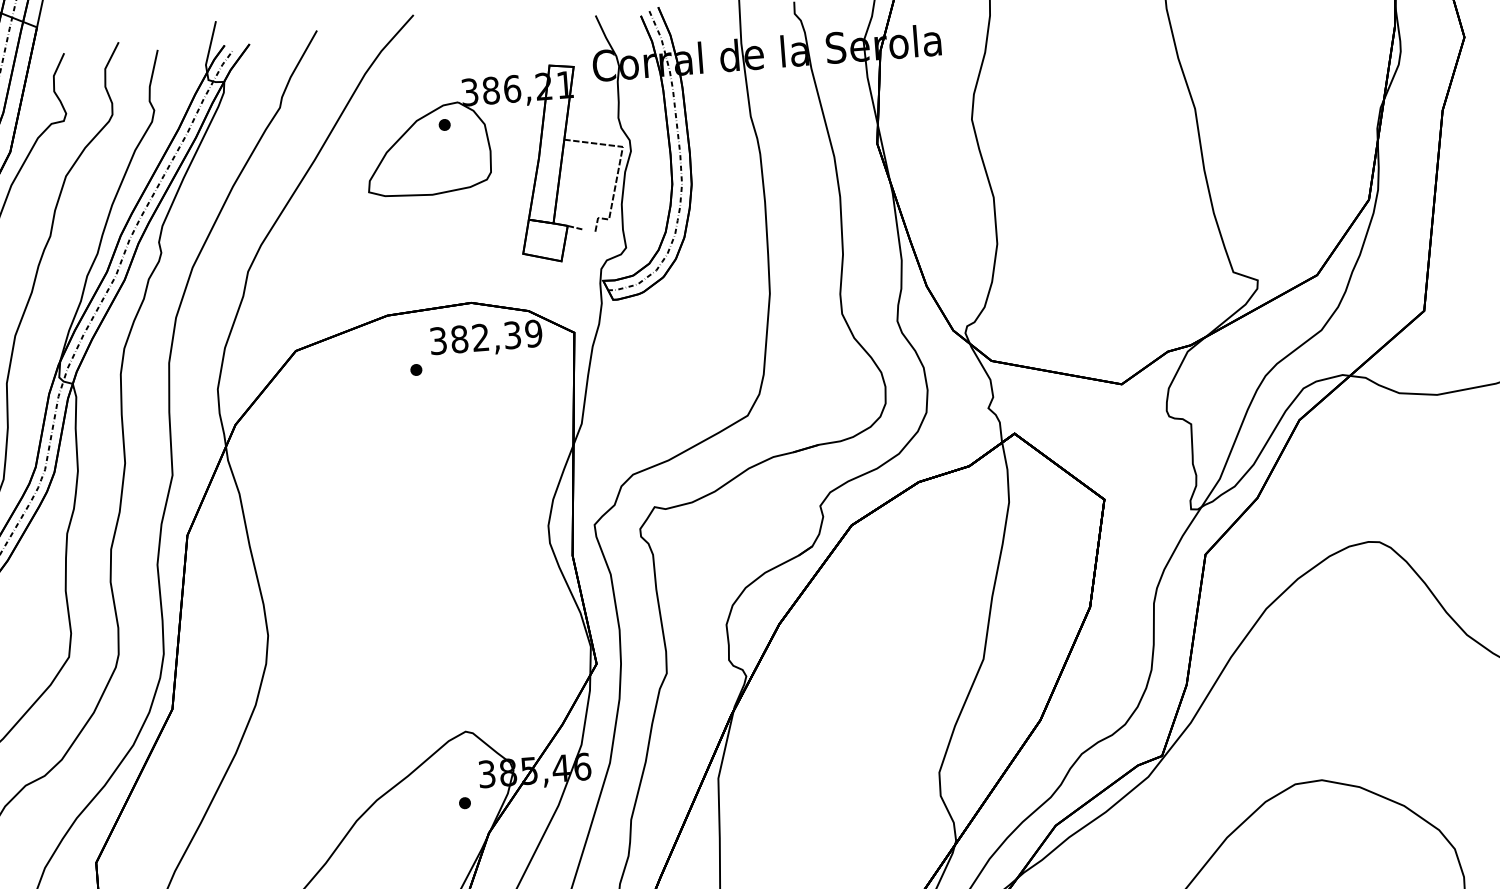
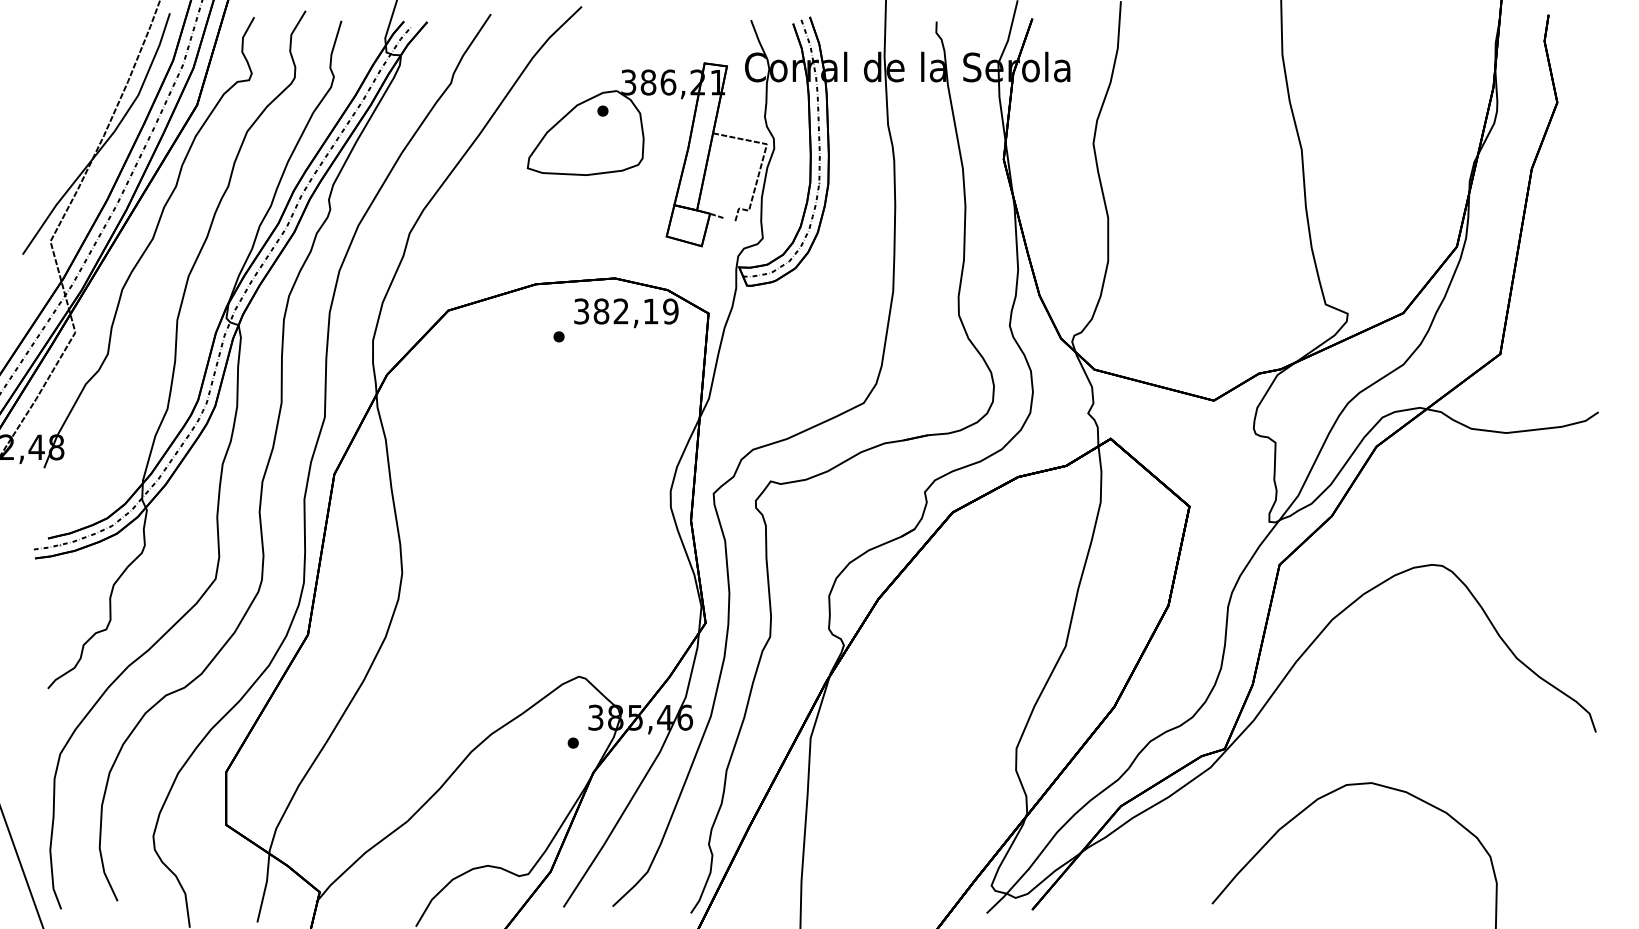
text: (512, 335) -> (650, 311), 382,39 -> 382,19

